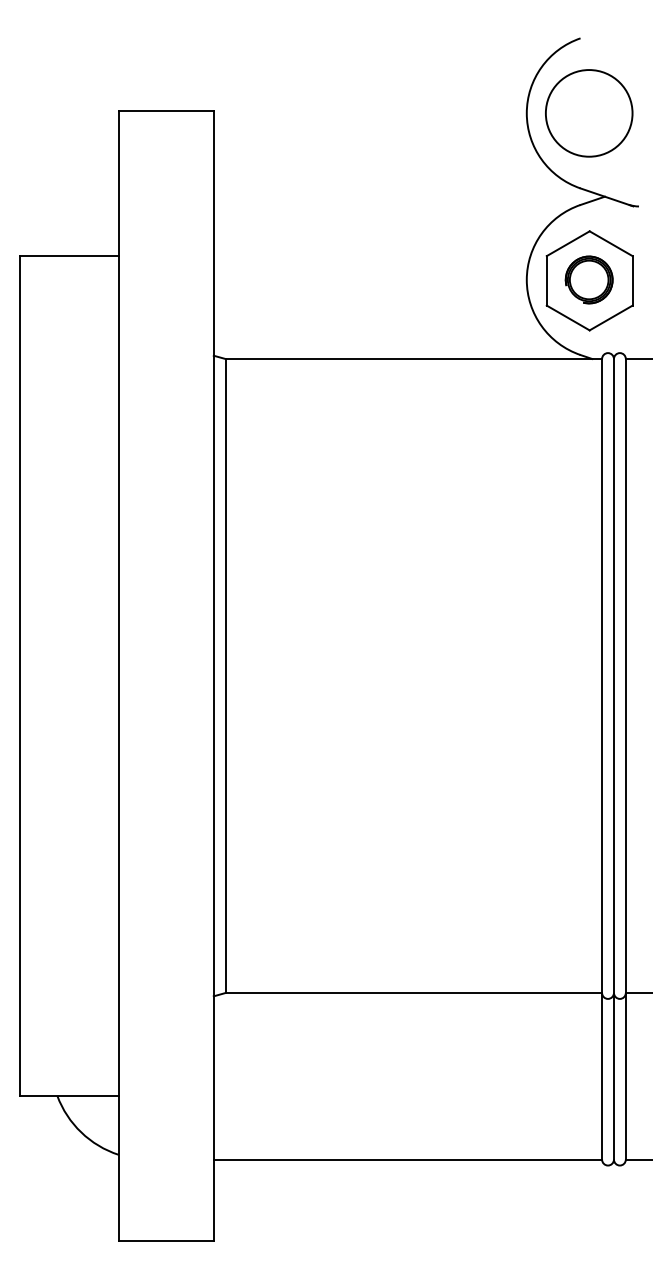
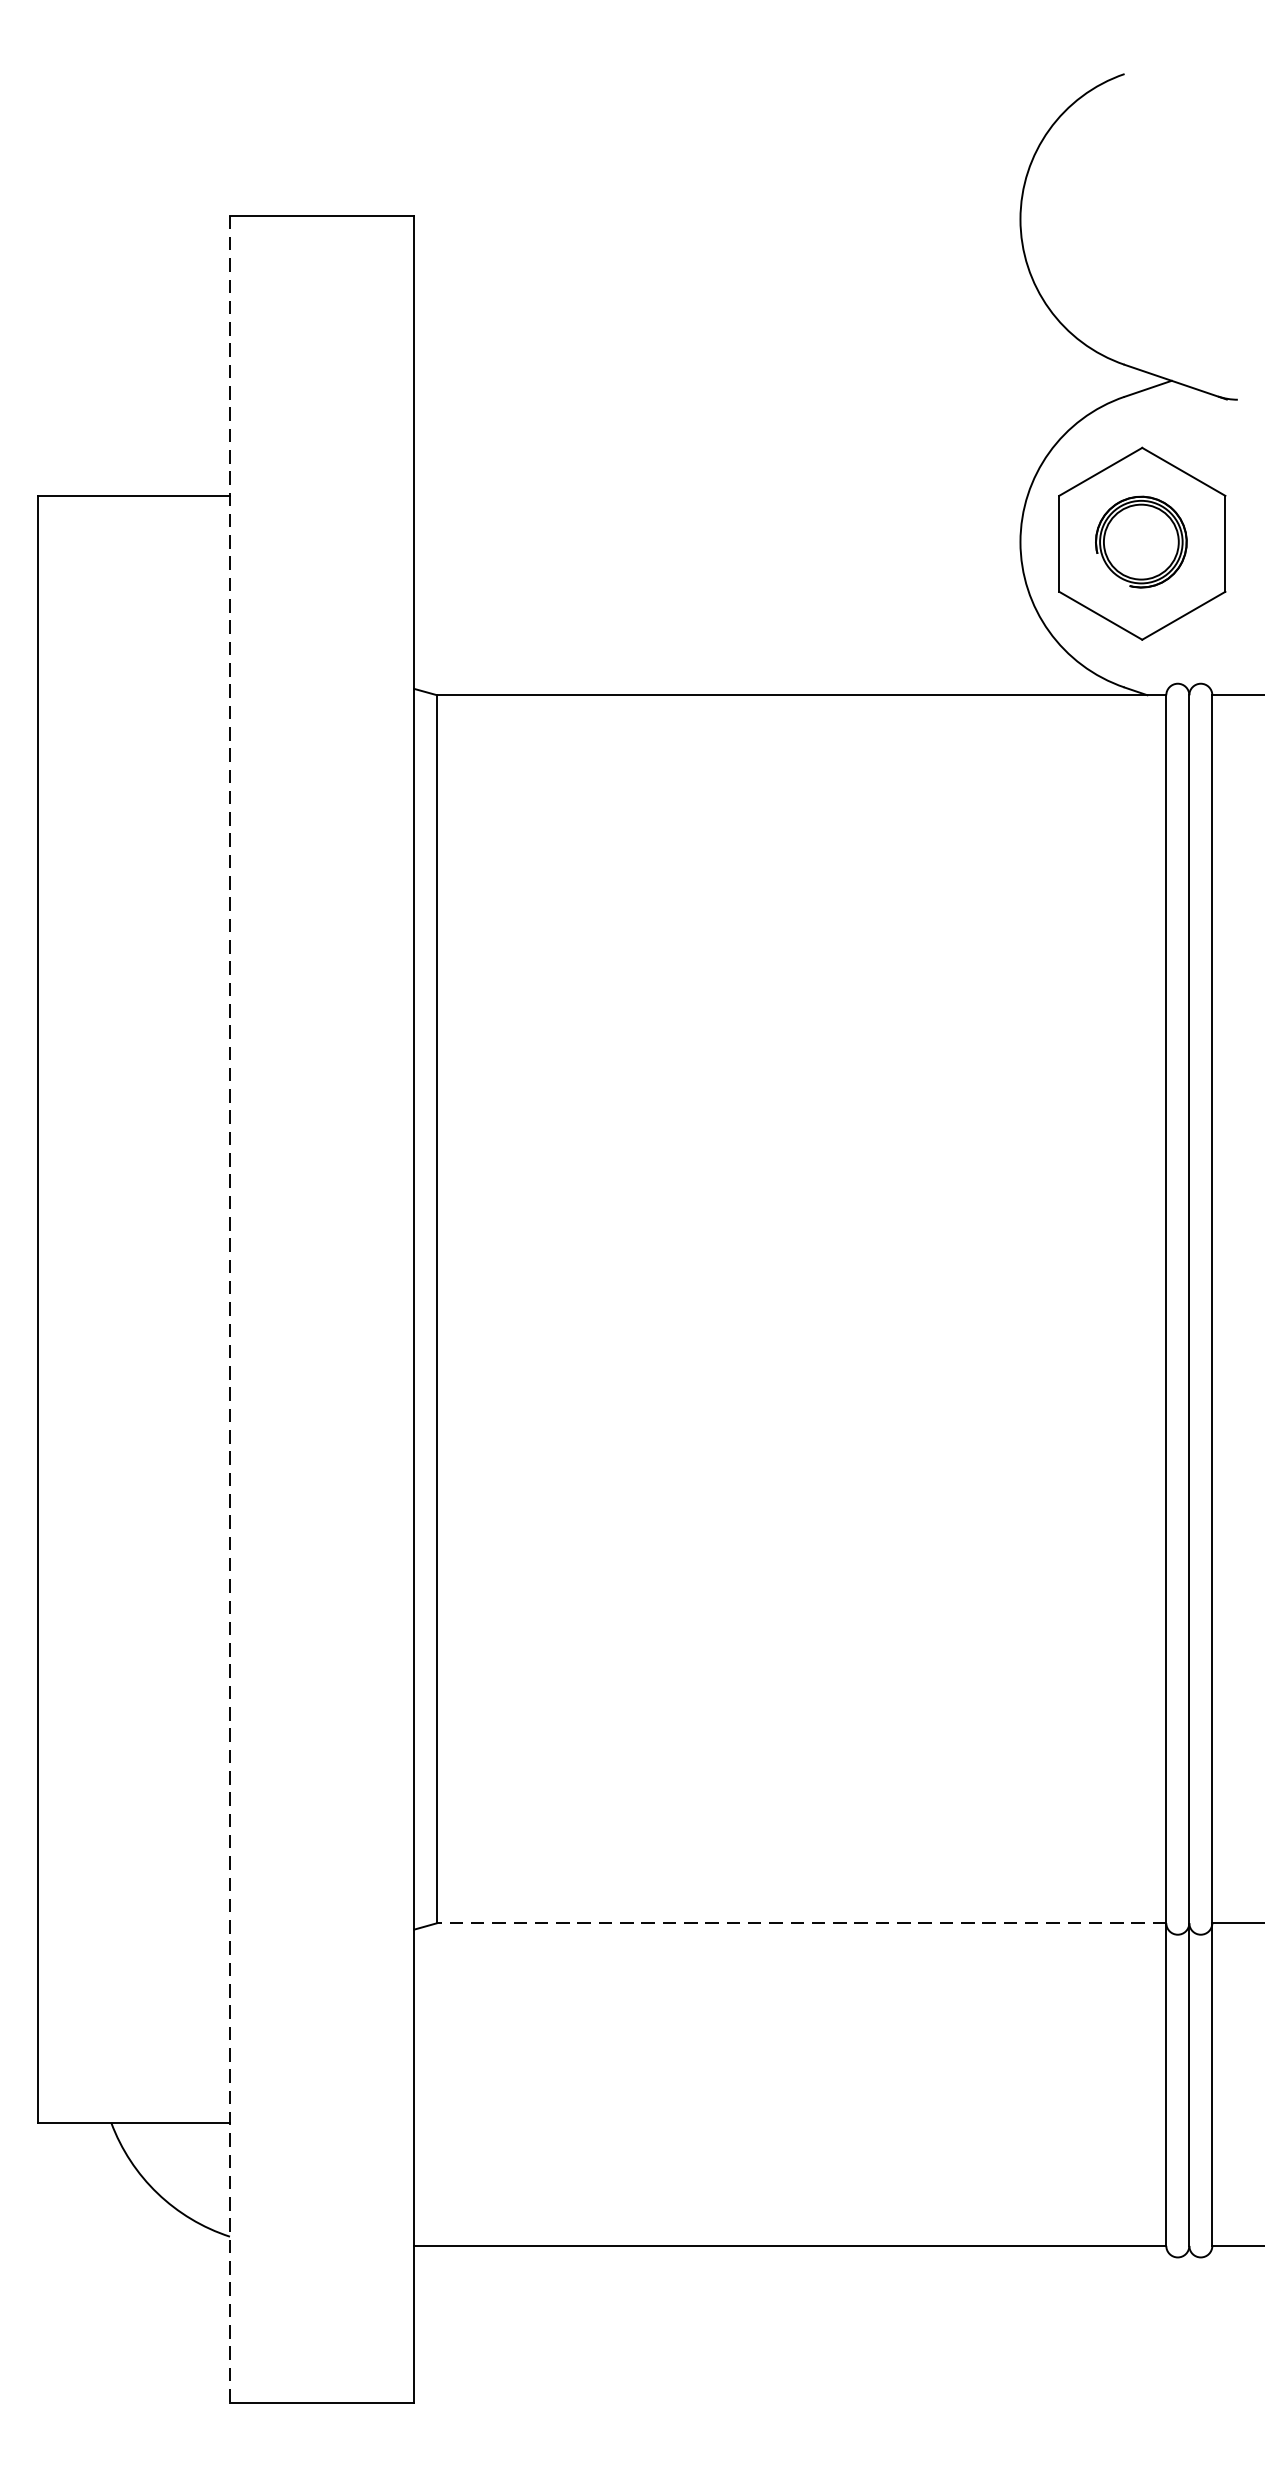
circle: (589, 113) -> (1141, 219), removed
line: (118, 676) -> (229, 1310), solid -> dashed
line: (413, 992) -> (801, 1922), solid -> dashed

